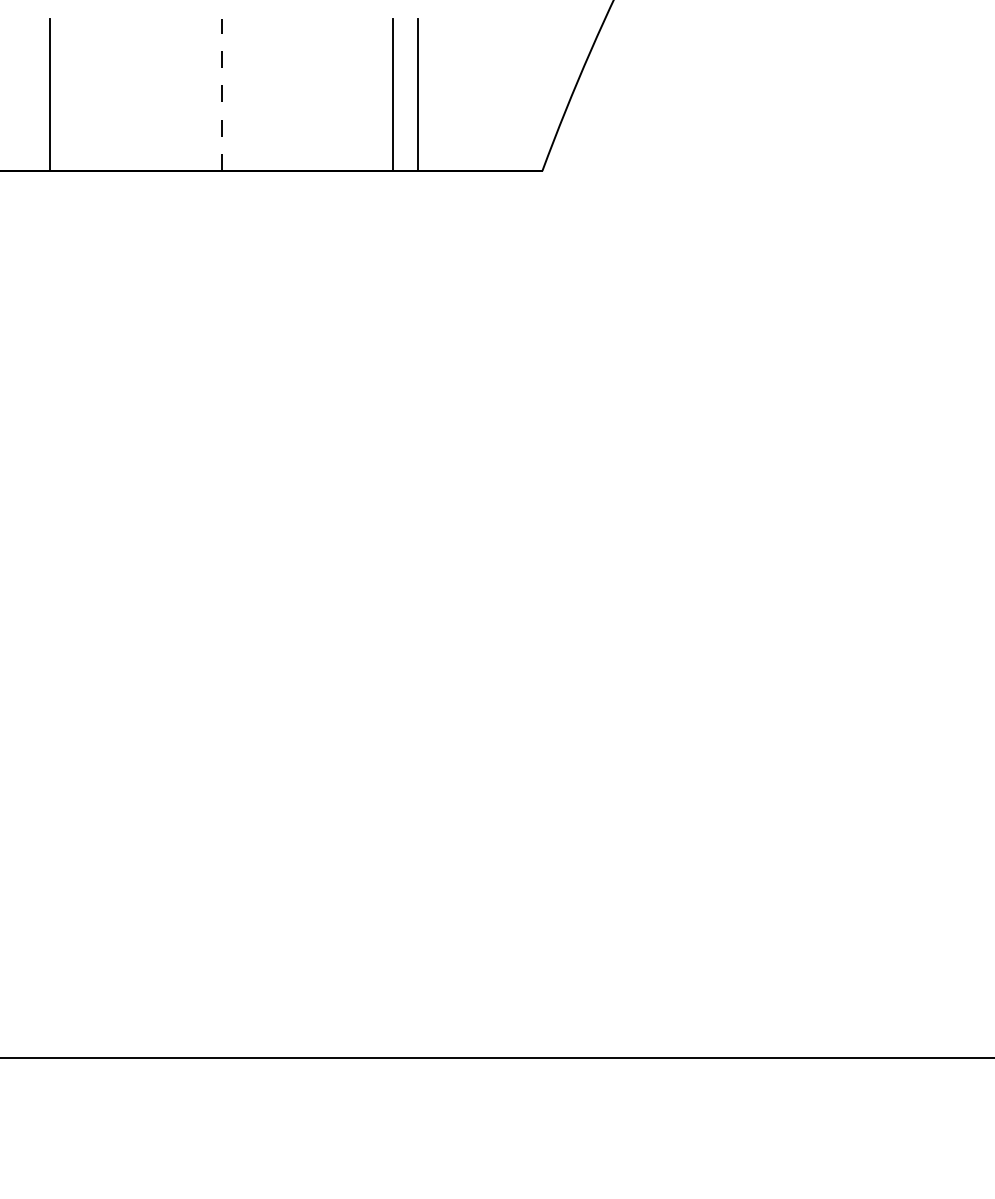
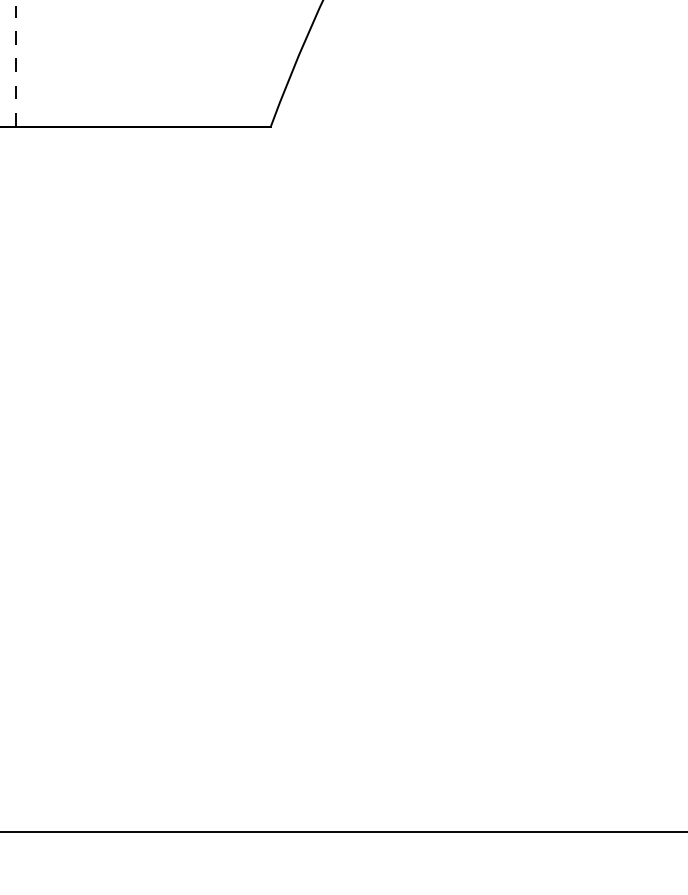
line: (392, 94) -> (151, 65), removed
line: (418, 94) -> (172, 65), removed

